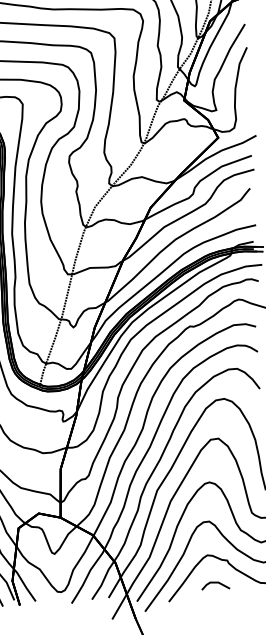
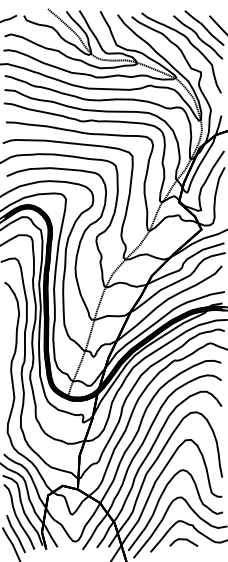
part: (215, 585) -> (183, 542), size x1.43

